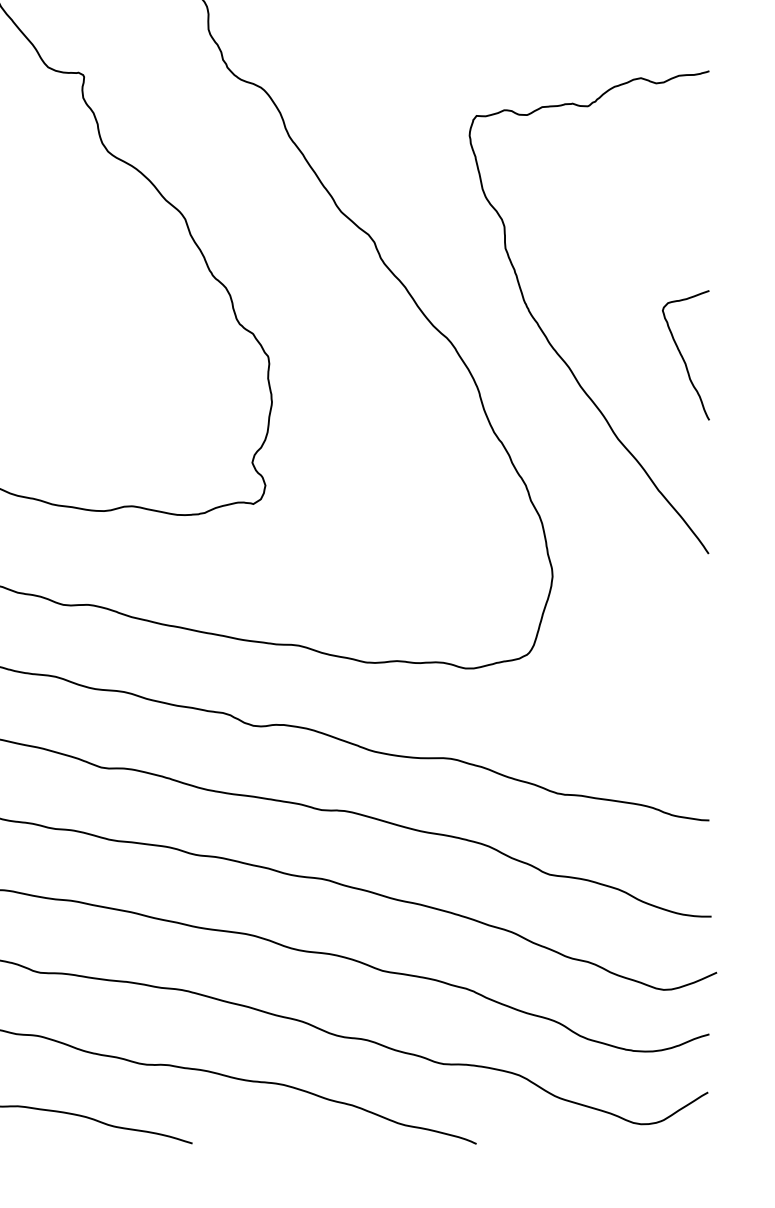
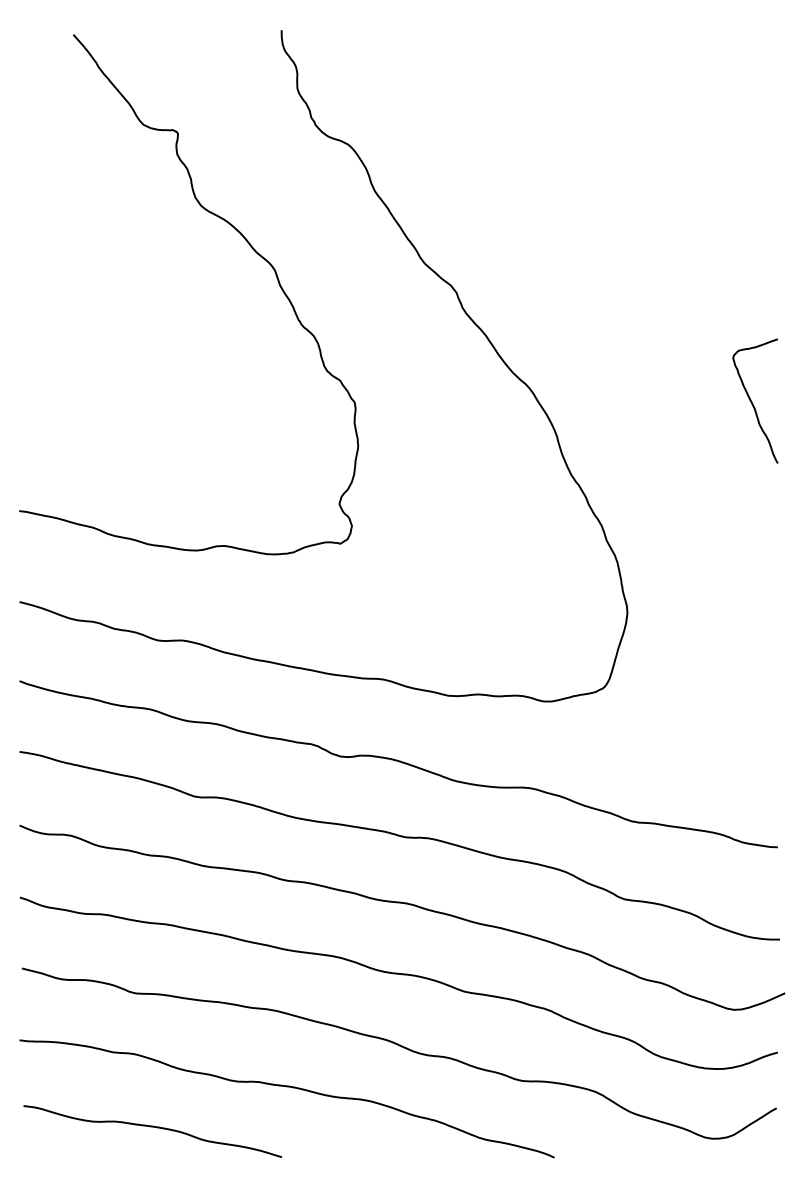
curve: (547, 336) -> (622, 383), removed

